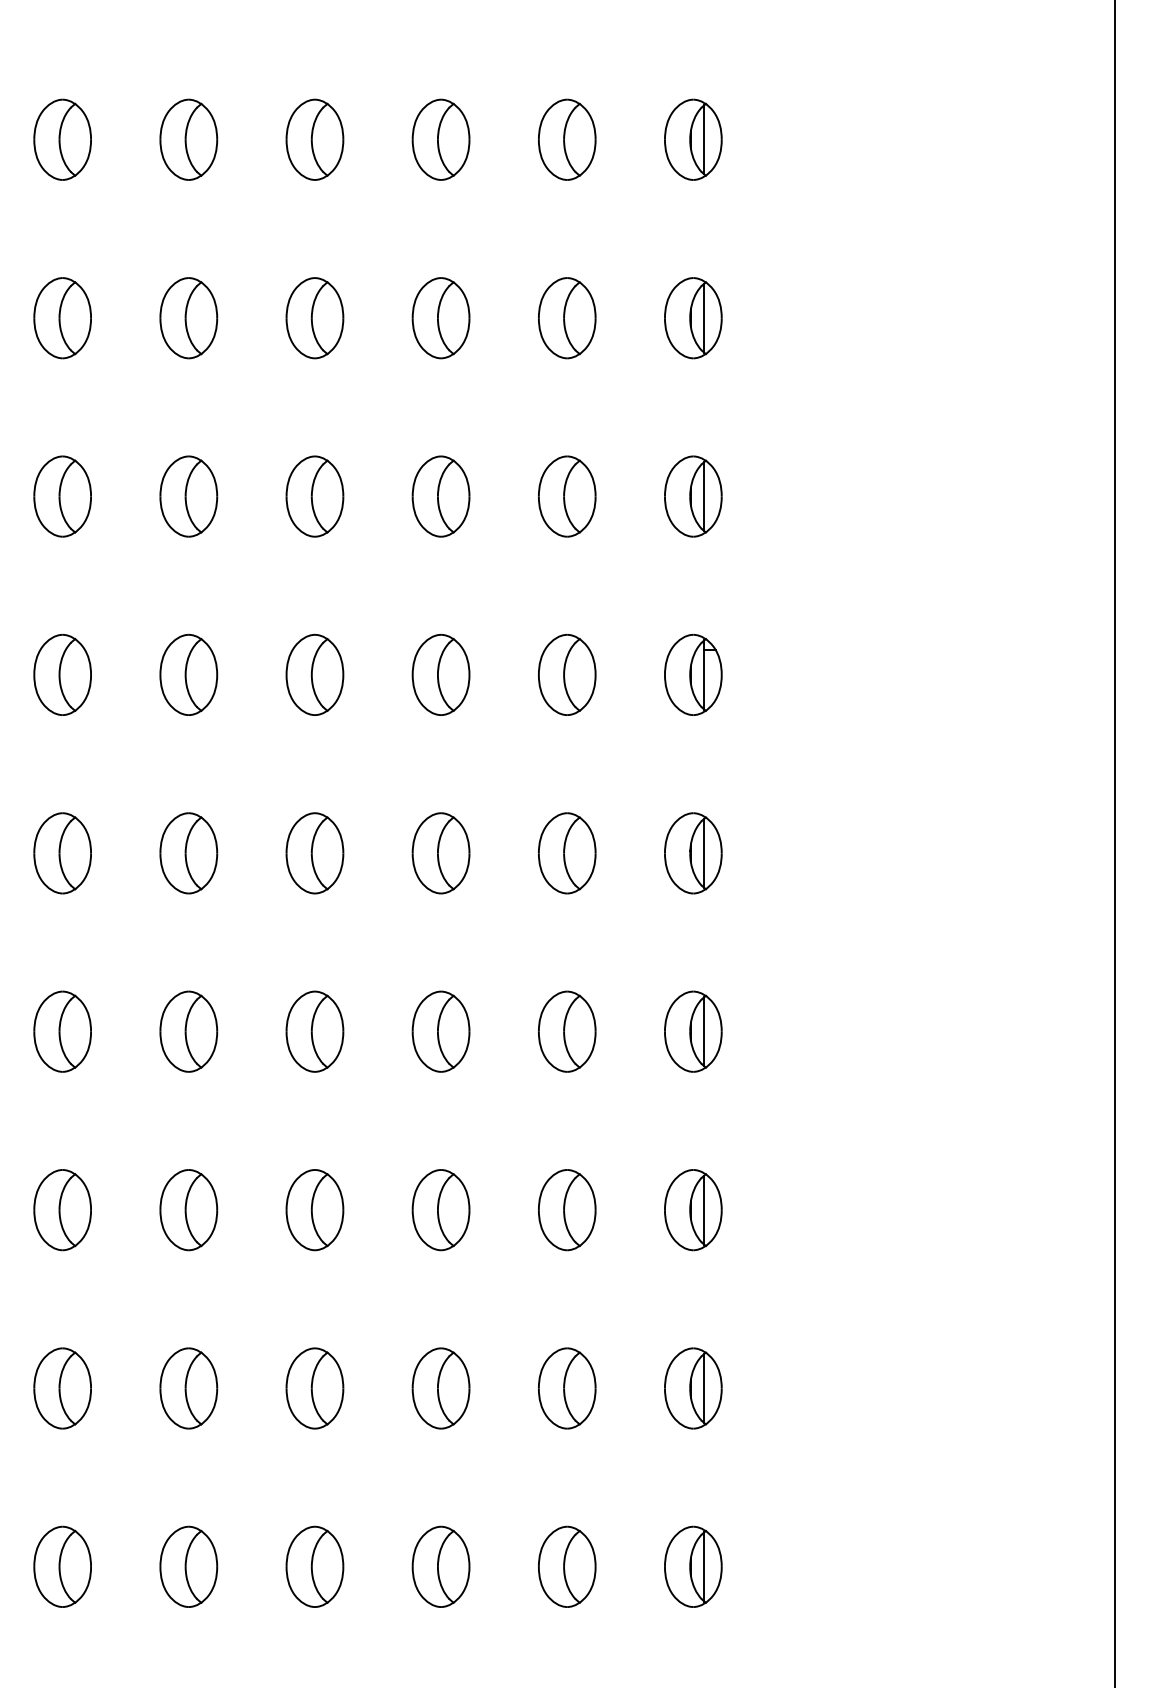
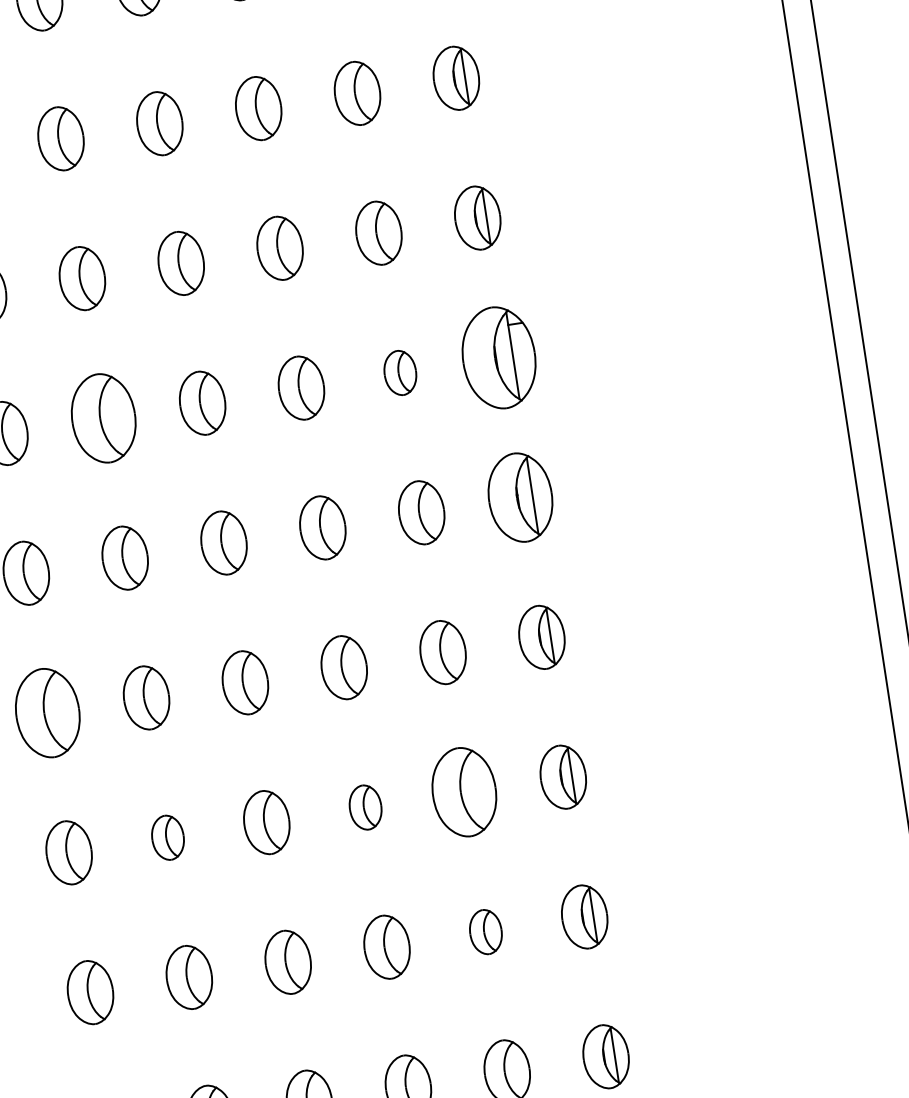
part: (188, 674) -> (103, 418), size x1.4
part: (567, 674) -> (400, 372), size x0.7
part: (693, 674) -> (499, 357), size x1.6
part: (693, 853) -> (520, 497), size x1.4
part: (62, 1031) -> (47, 712), size x1.4
part: (188, 1210) -> (167, 838), size x0.7
part: (440, 1210) -> (365, 807), size x0.7
part: (567, 1210) -> (464, 792), size x1.4
part: (567, 1388) -> (486, 932), size x0.7

